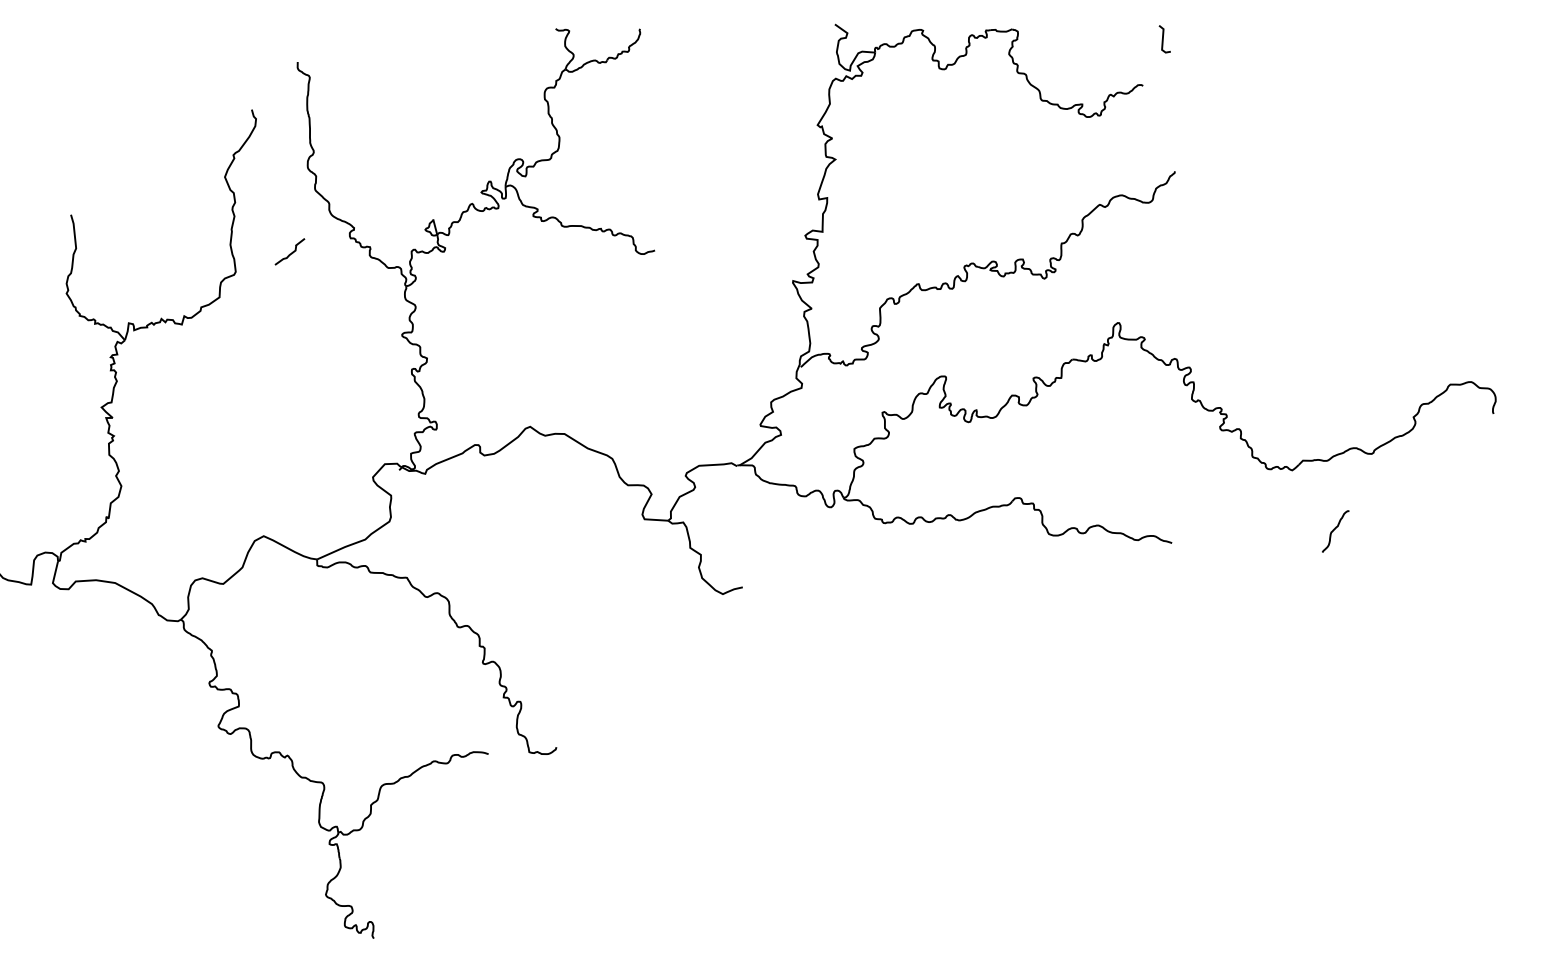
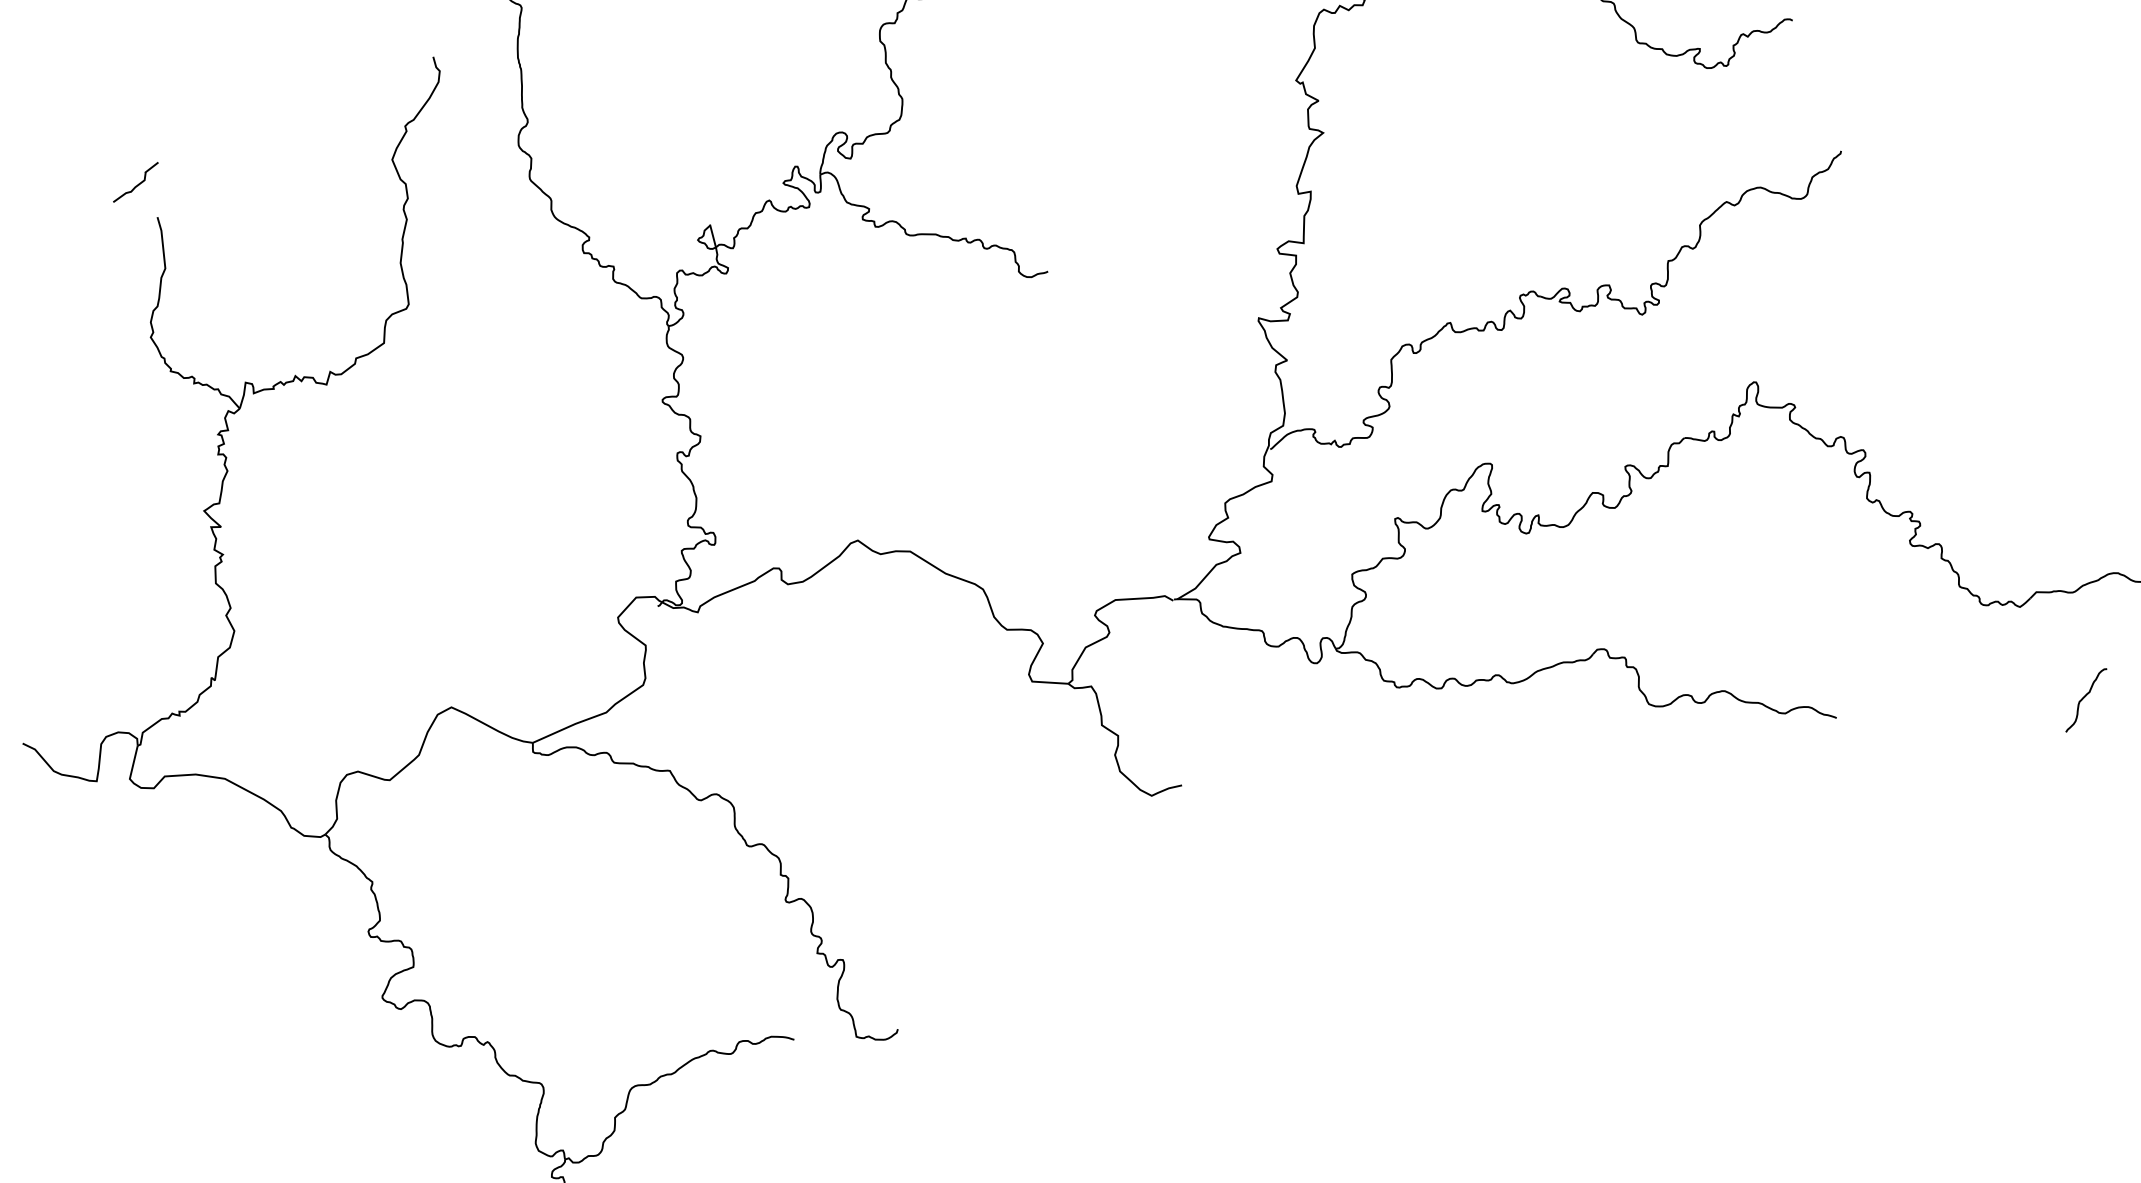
part: (289, 251) -> (135, 181), moved

